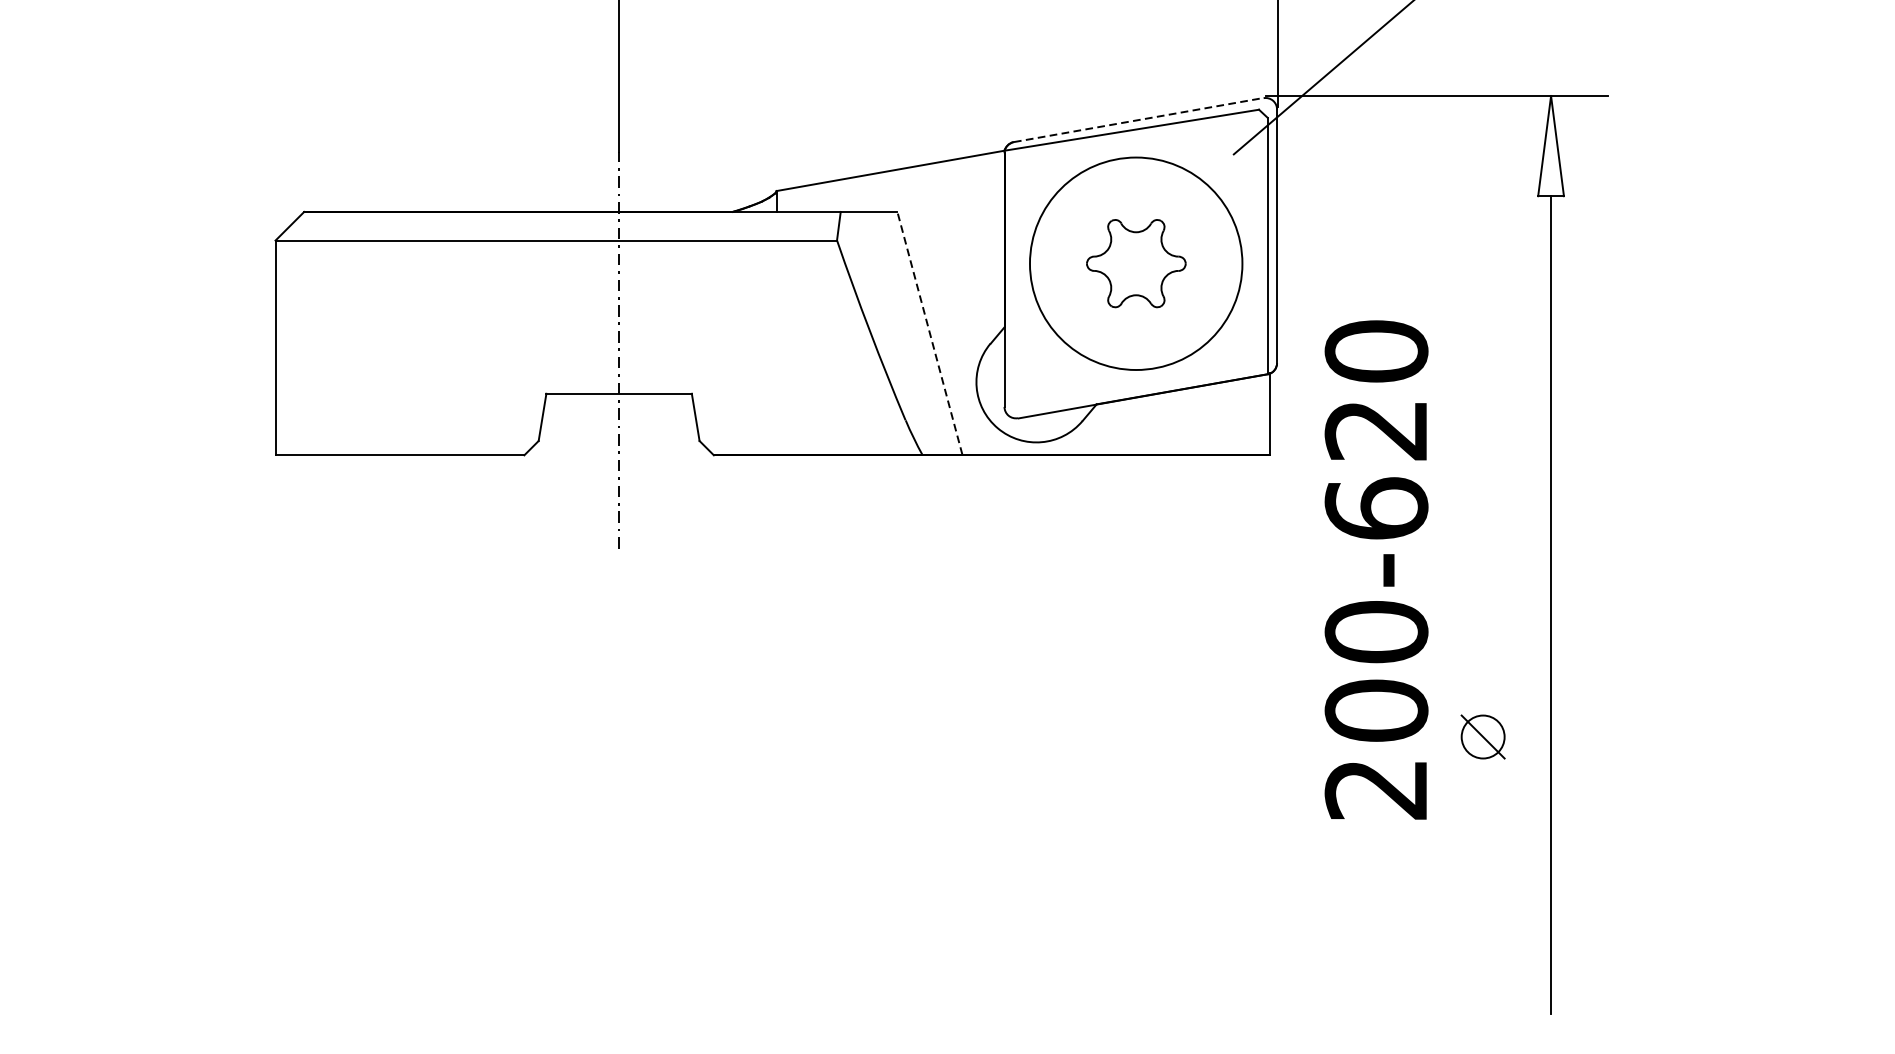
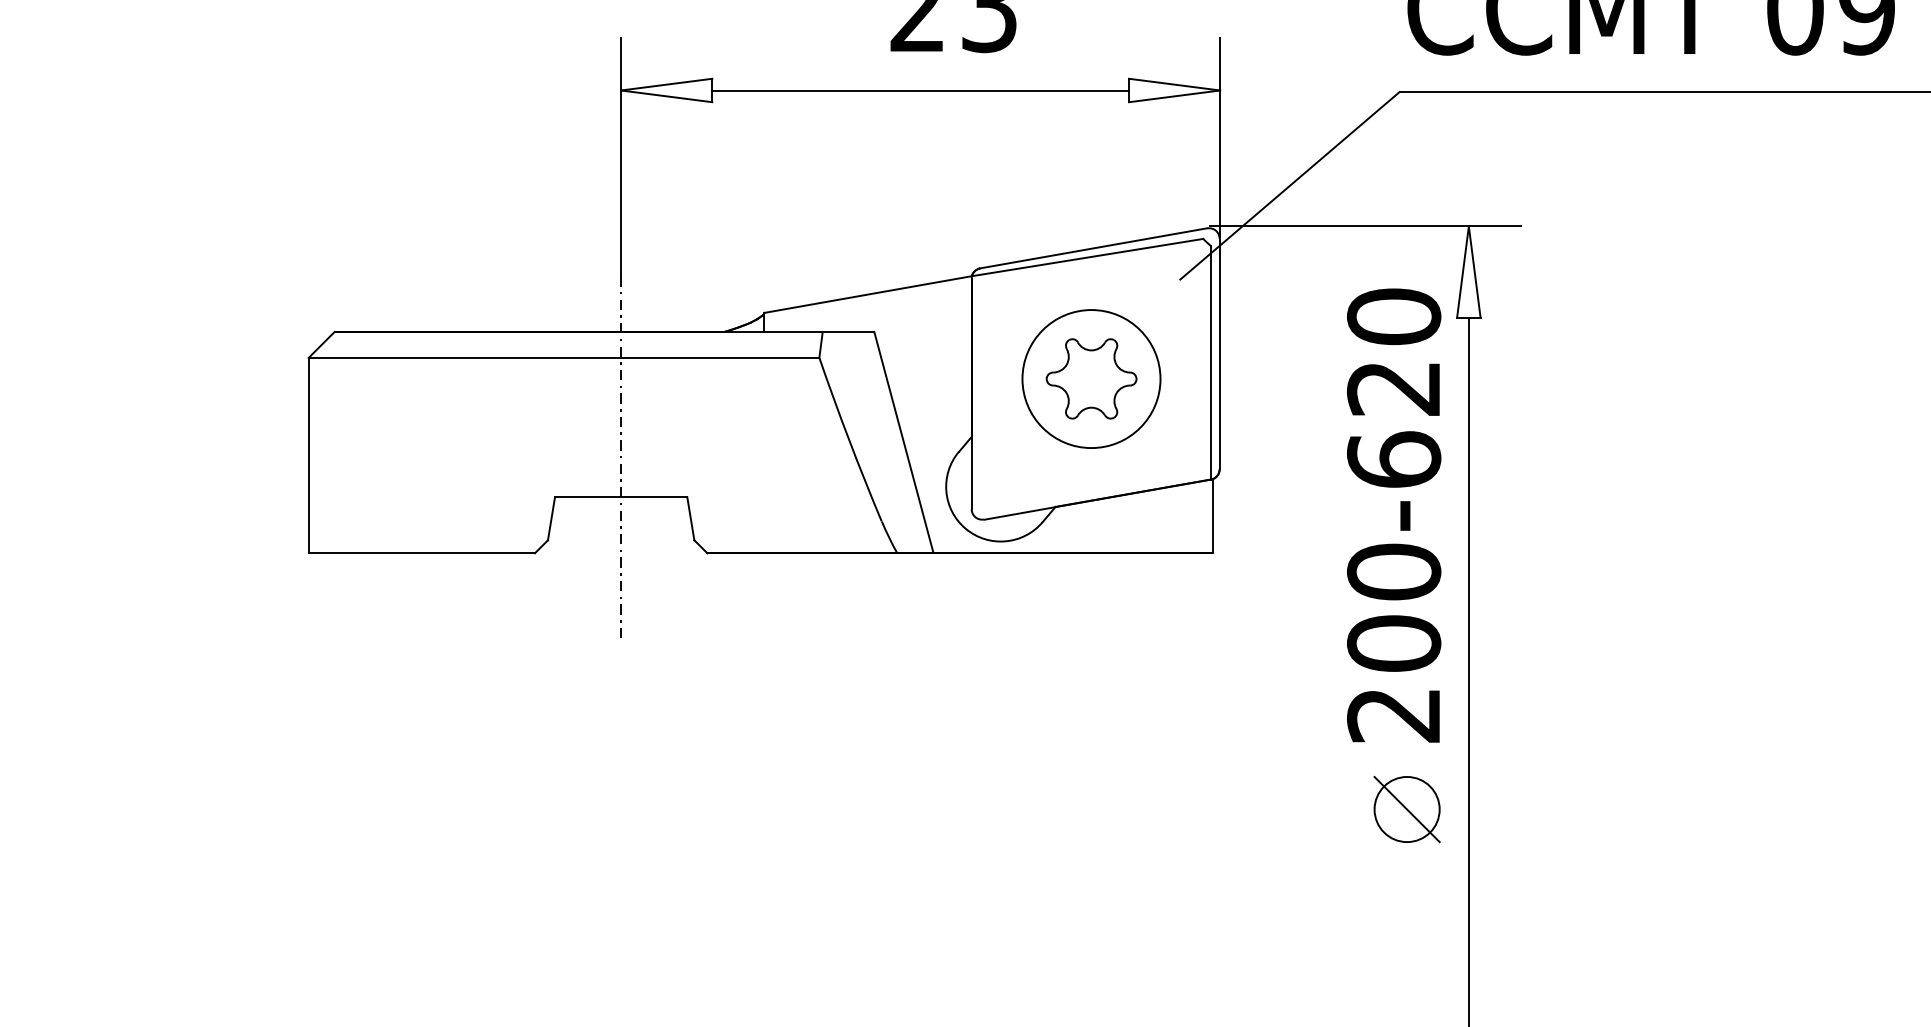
line: (1139, 120) -> (1094, 248), dashed -> solid
circle: (1136, 264) -> (1091, 379), size x0.71
line: (929, 332) -> (903, 441), dashed -> solid
text: (1376, 569) -> (1394, 515), moved
part: (1482, 737) -> (1406, 809), size x1.67

